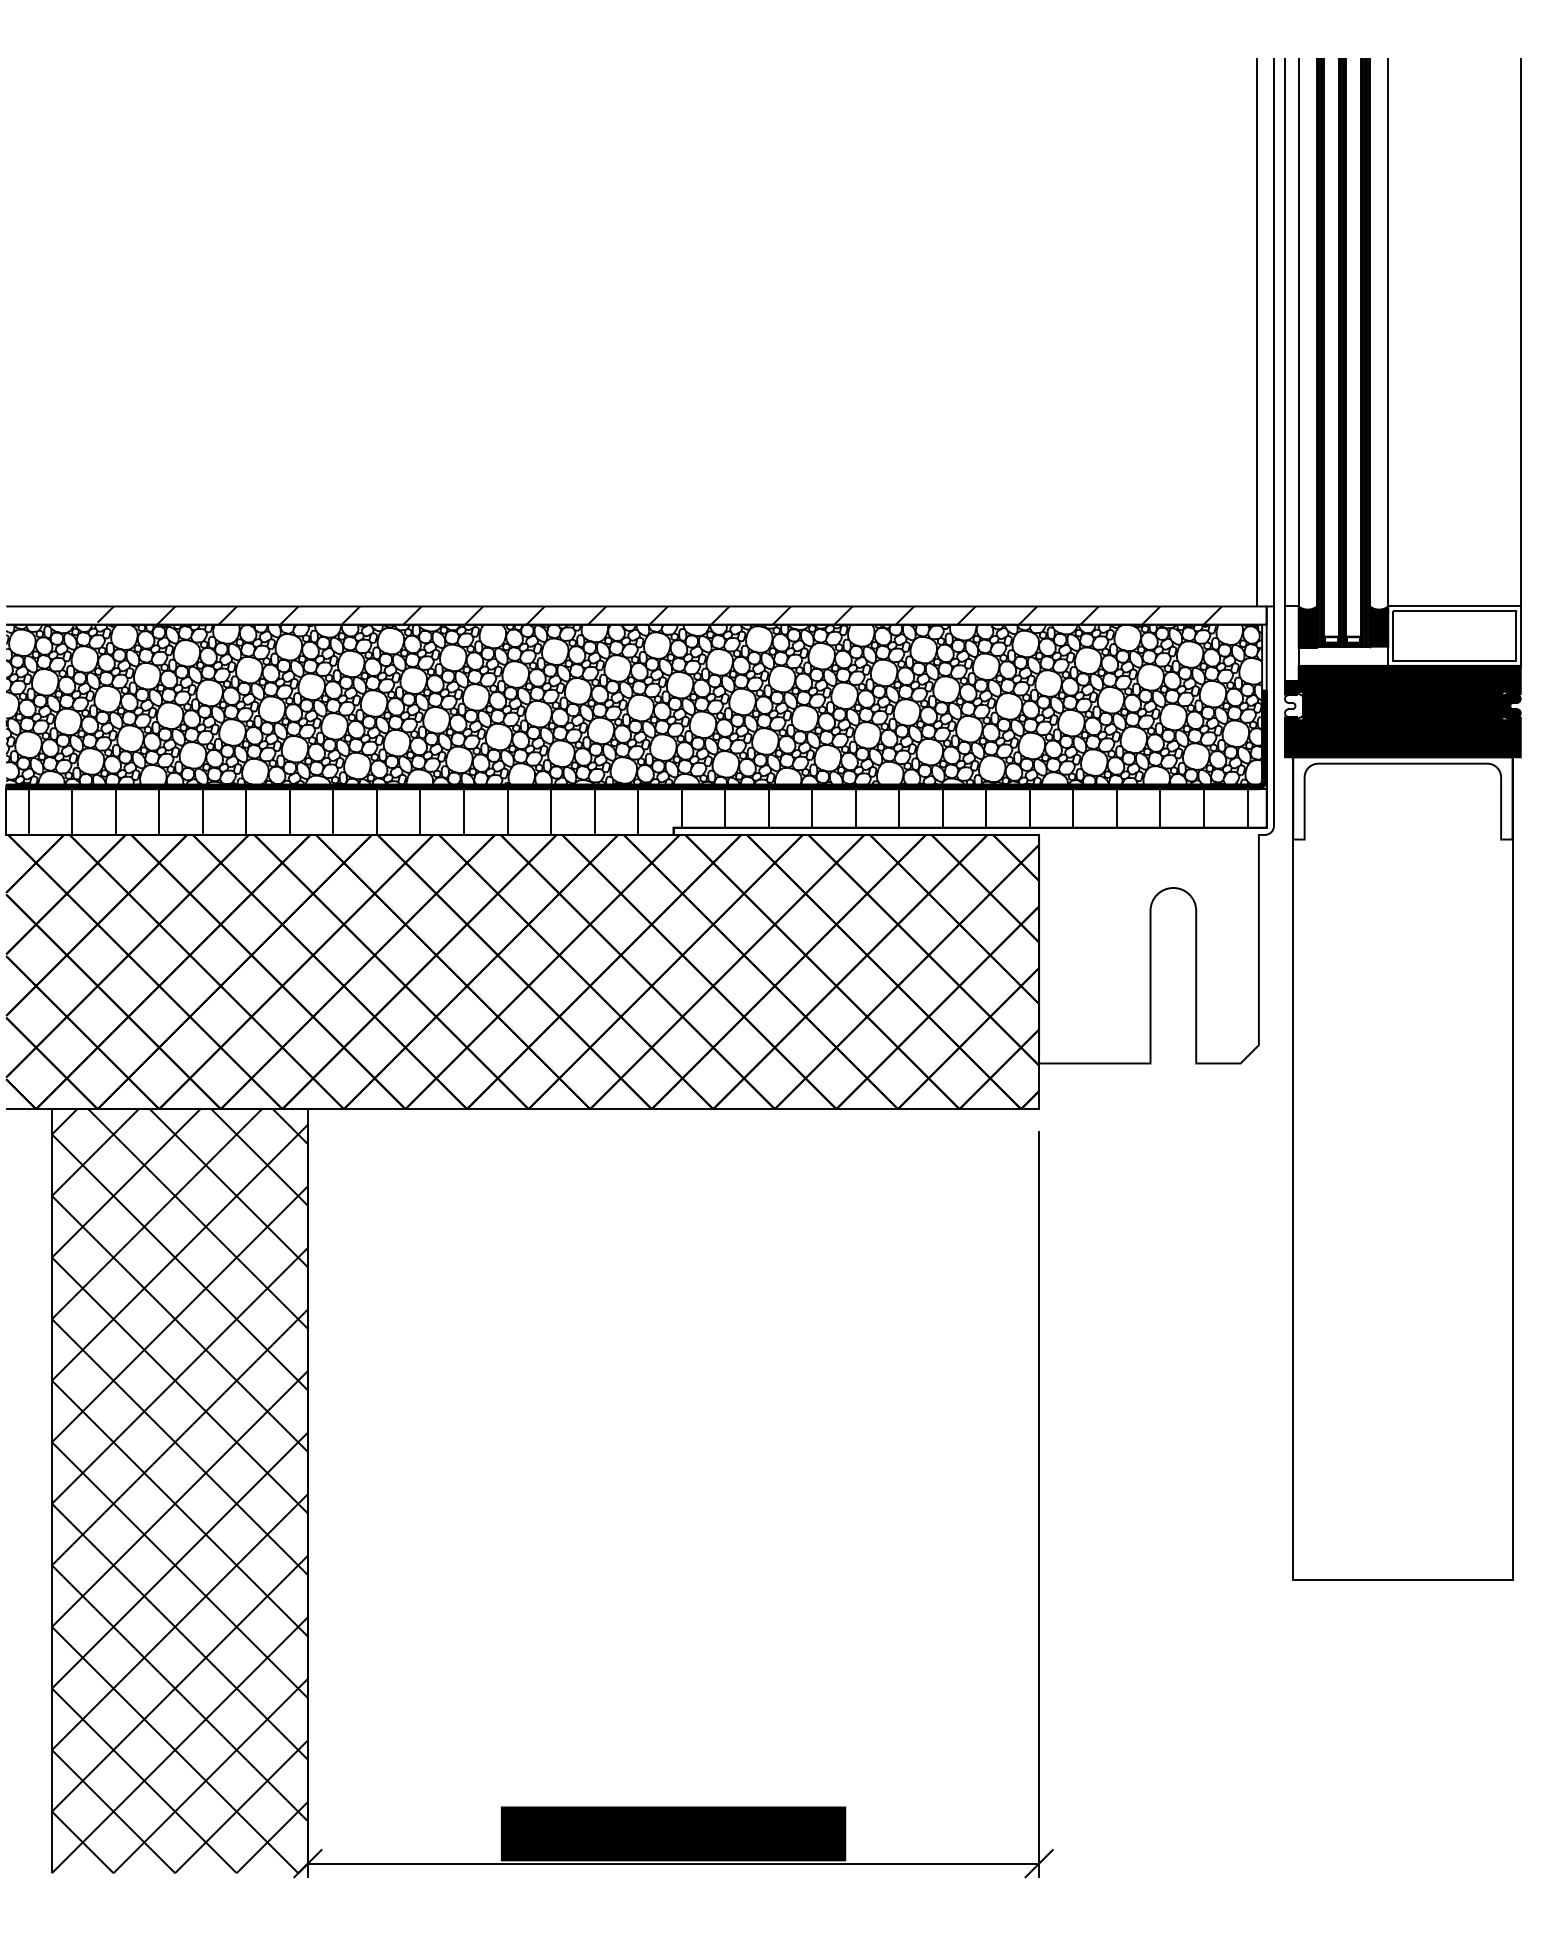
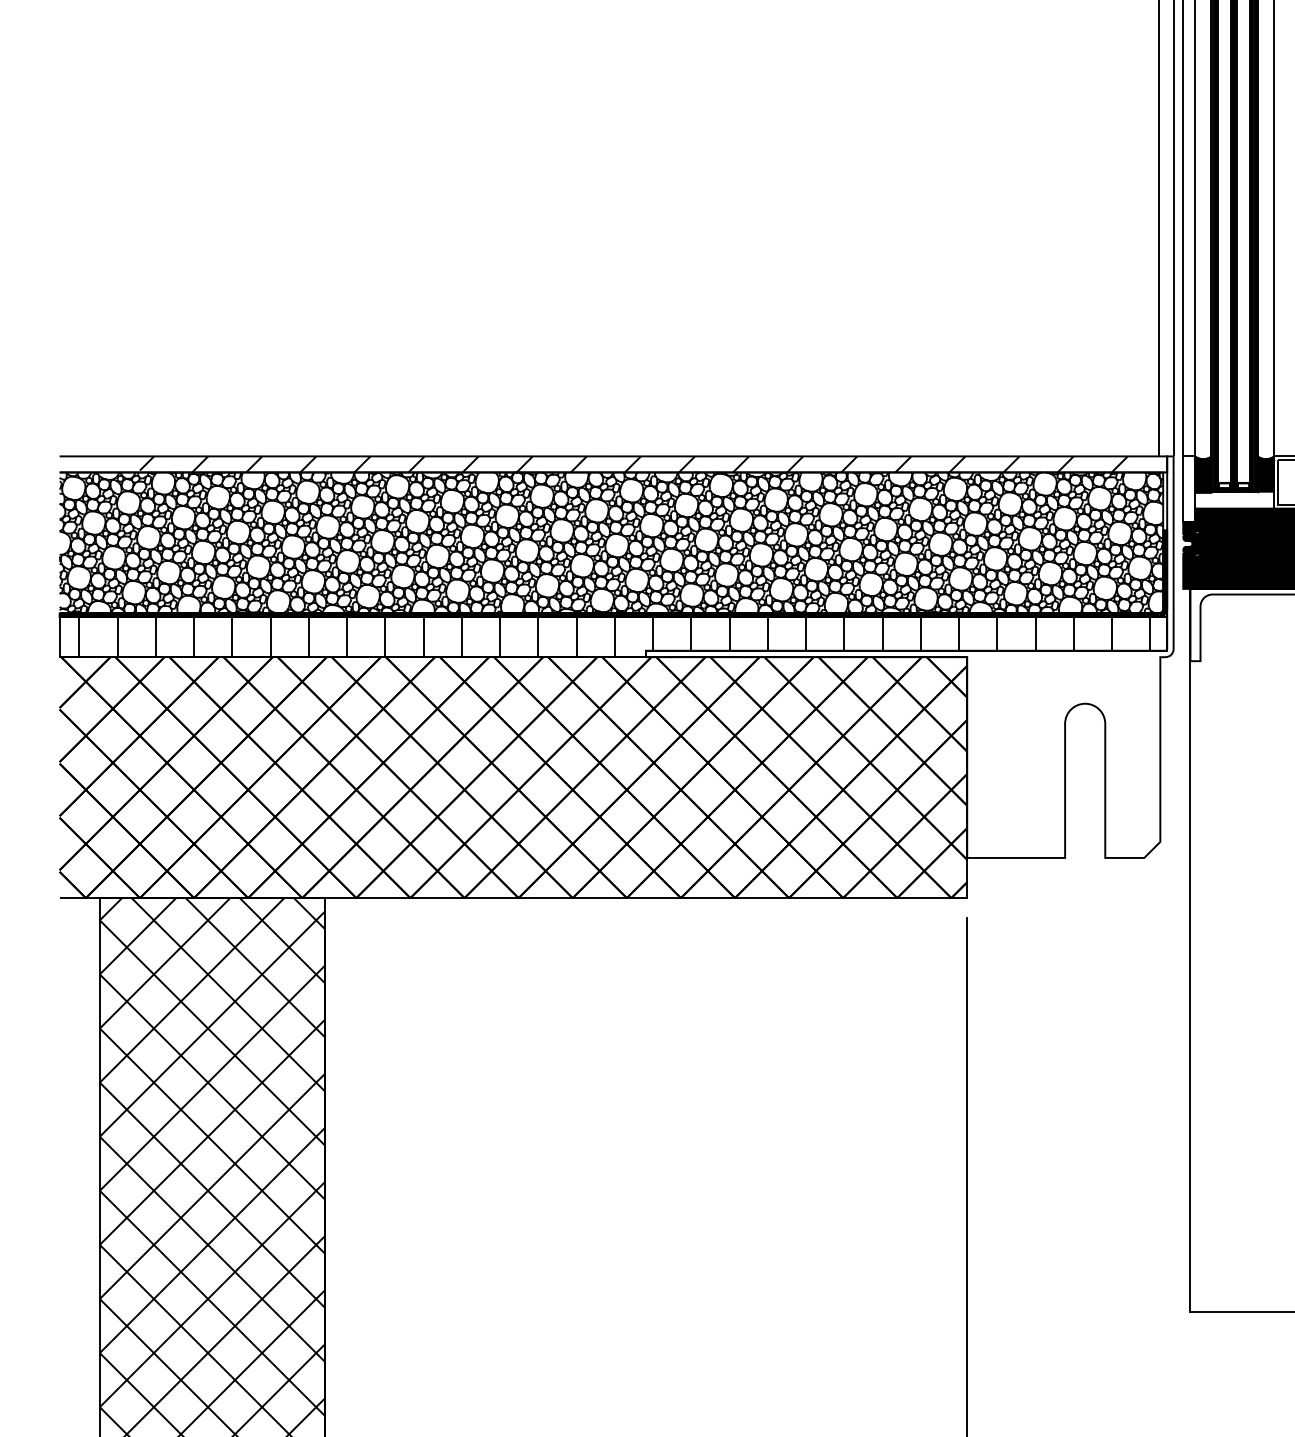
fill: (1293, 705) -> (1190, 543), added

